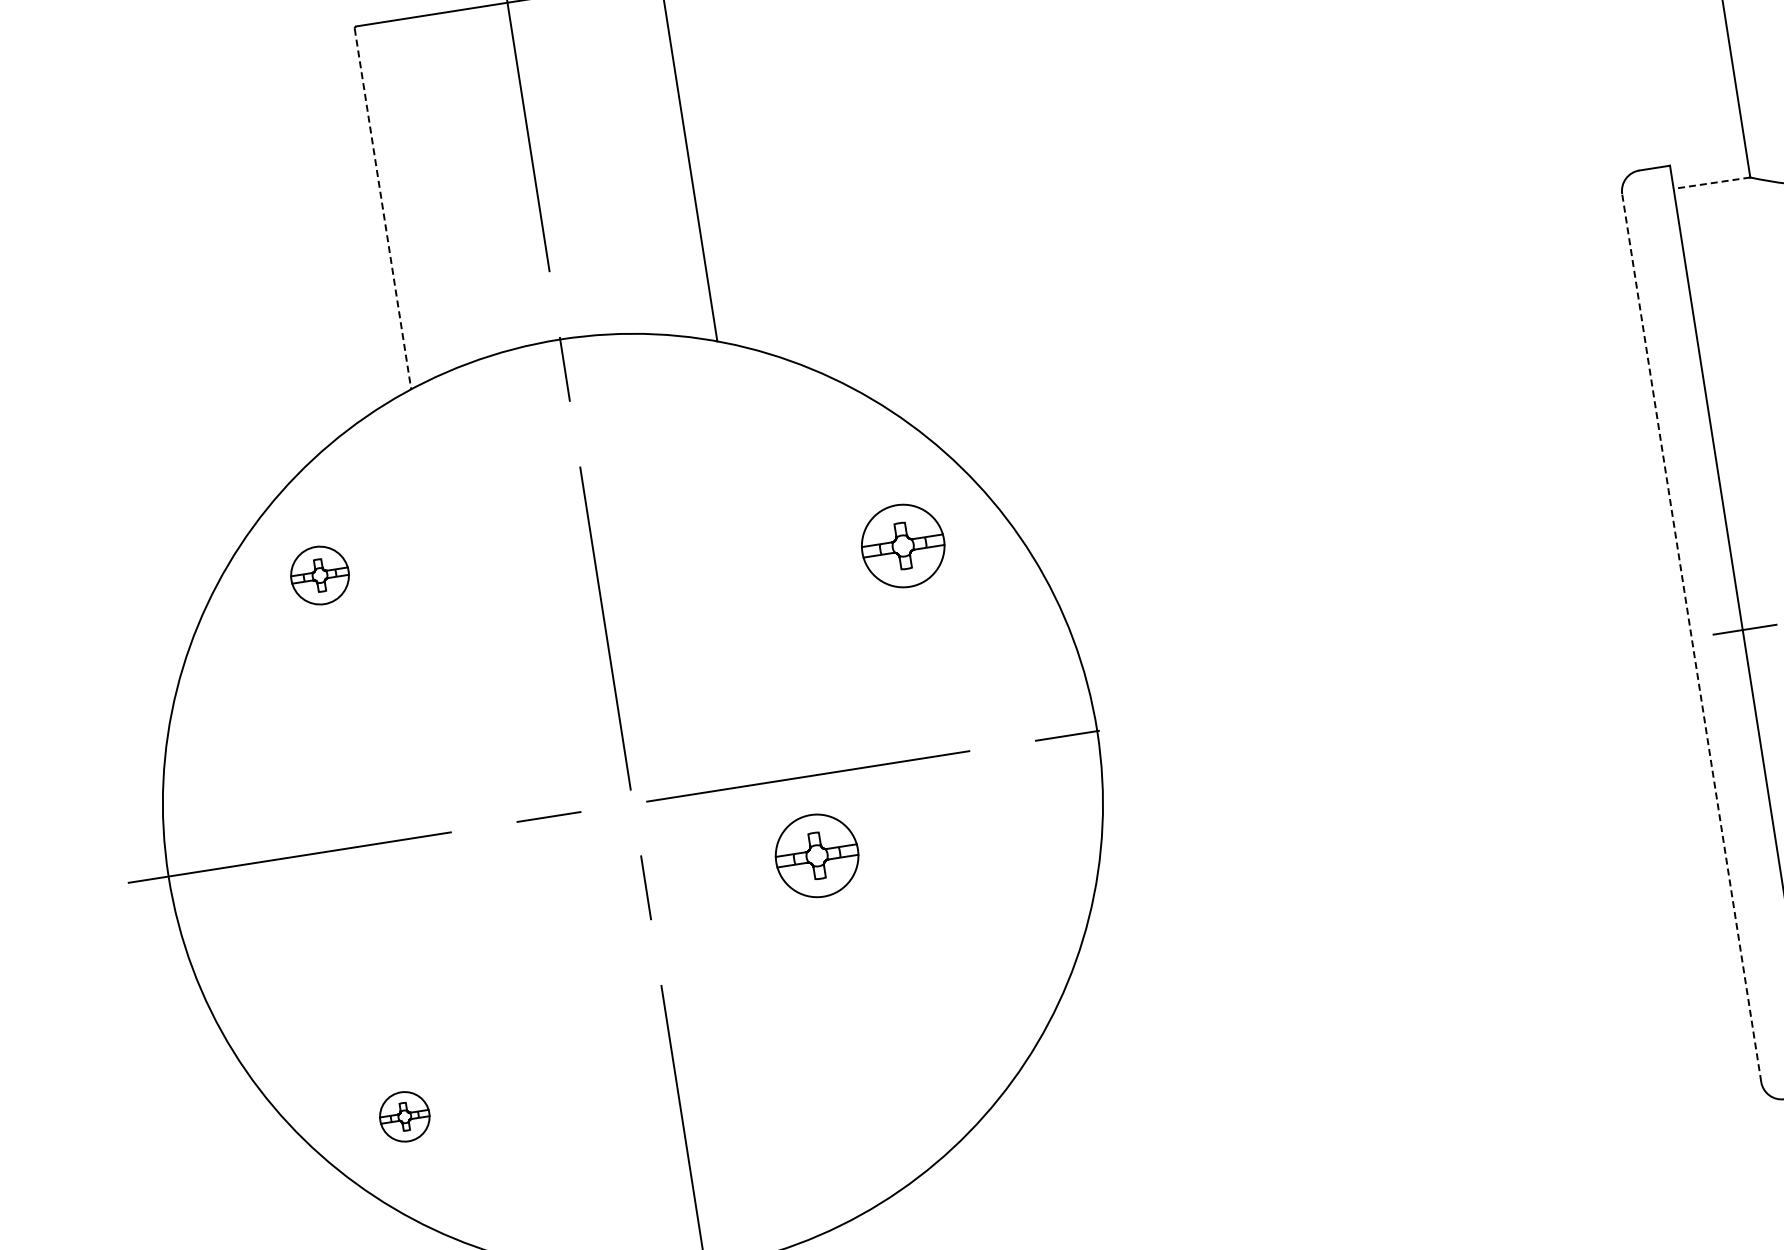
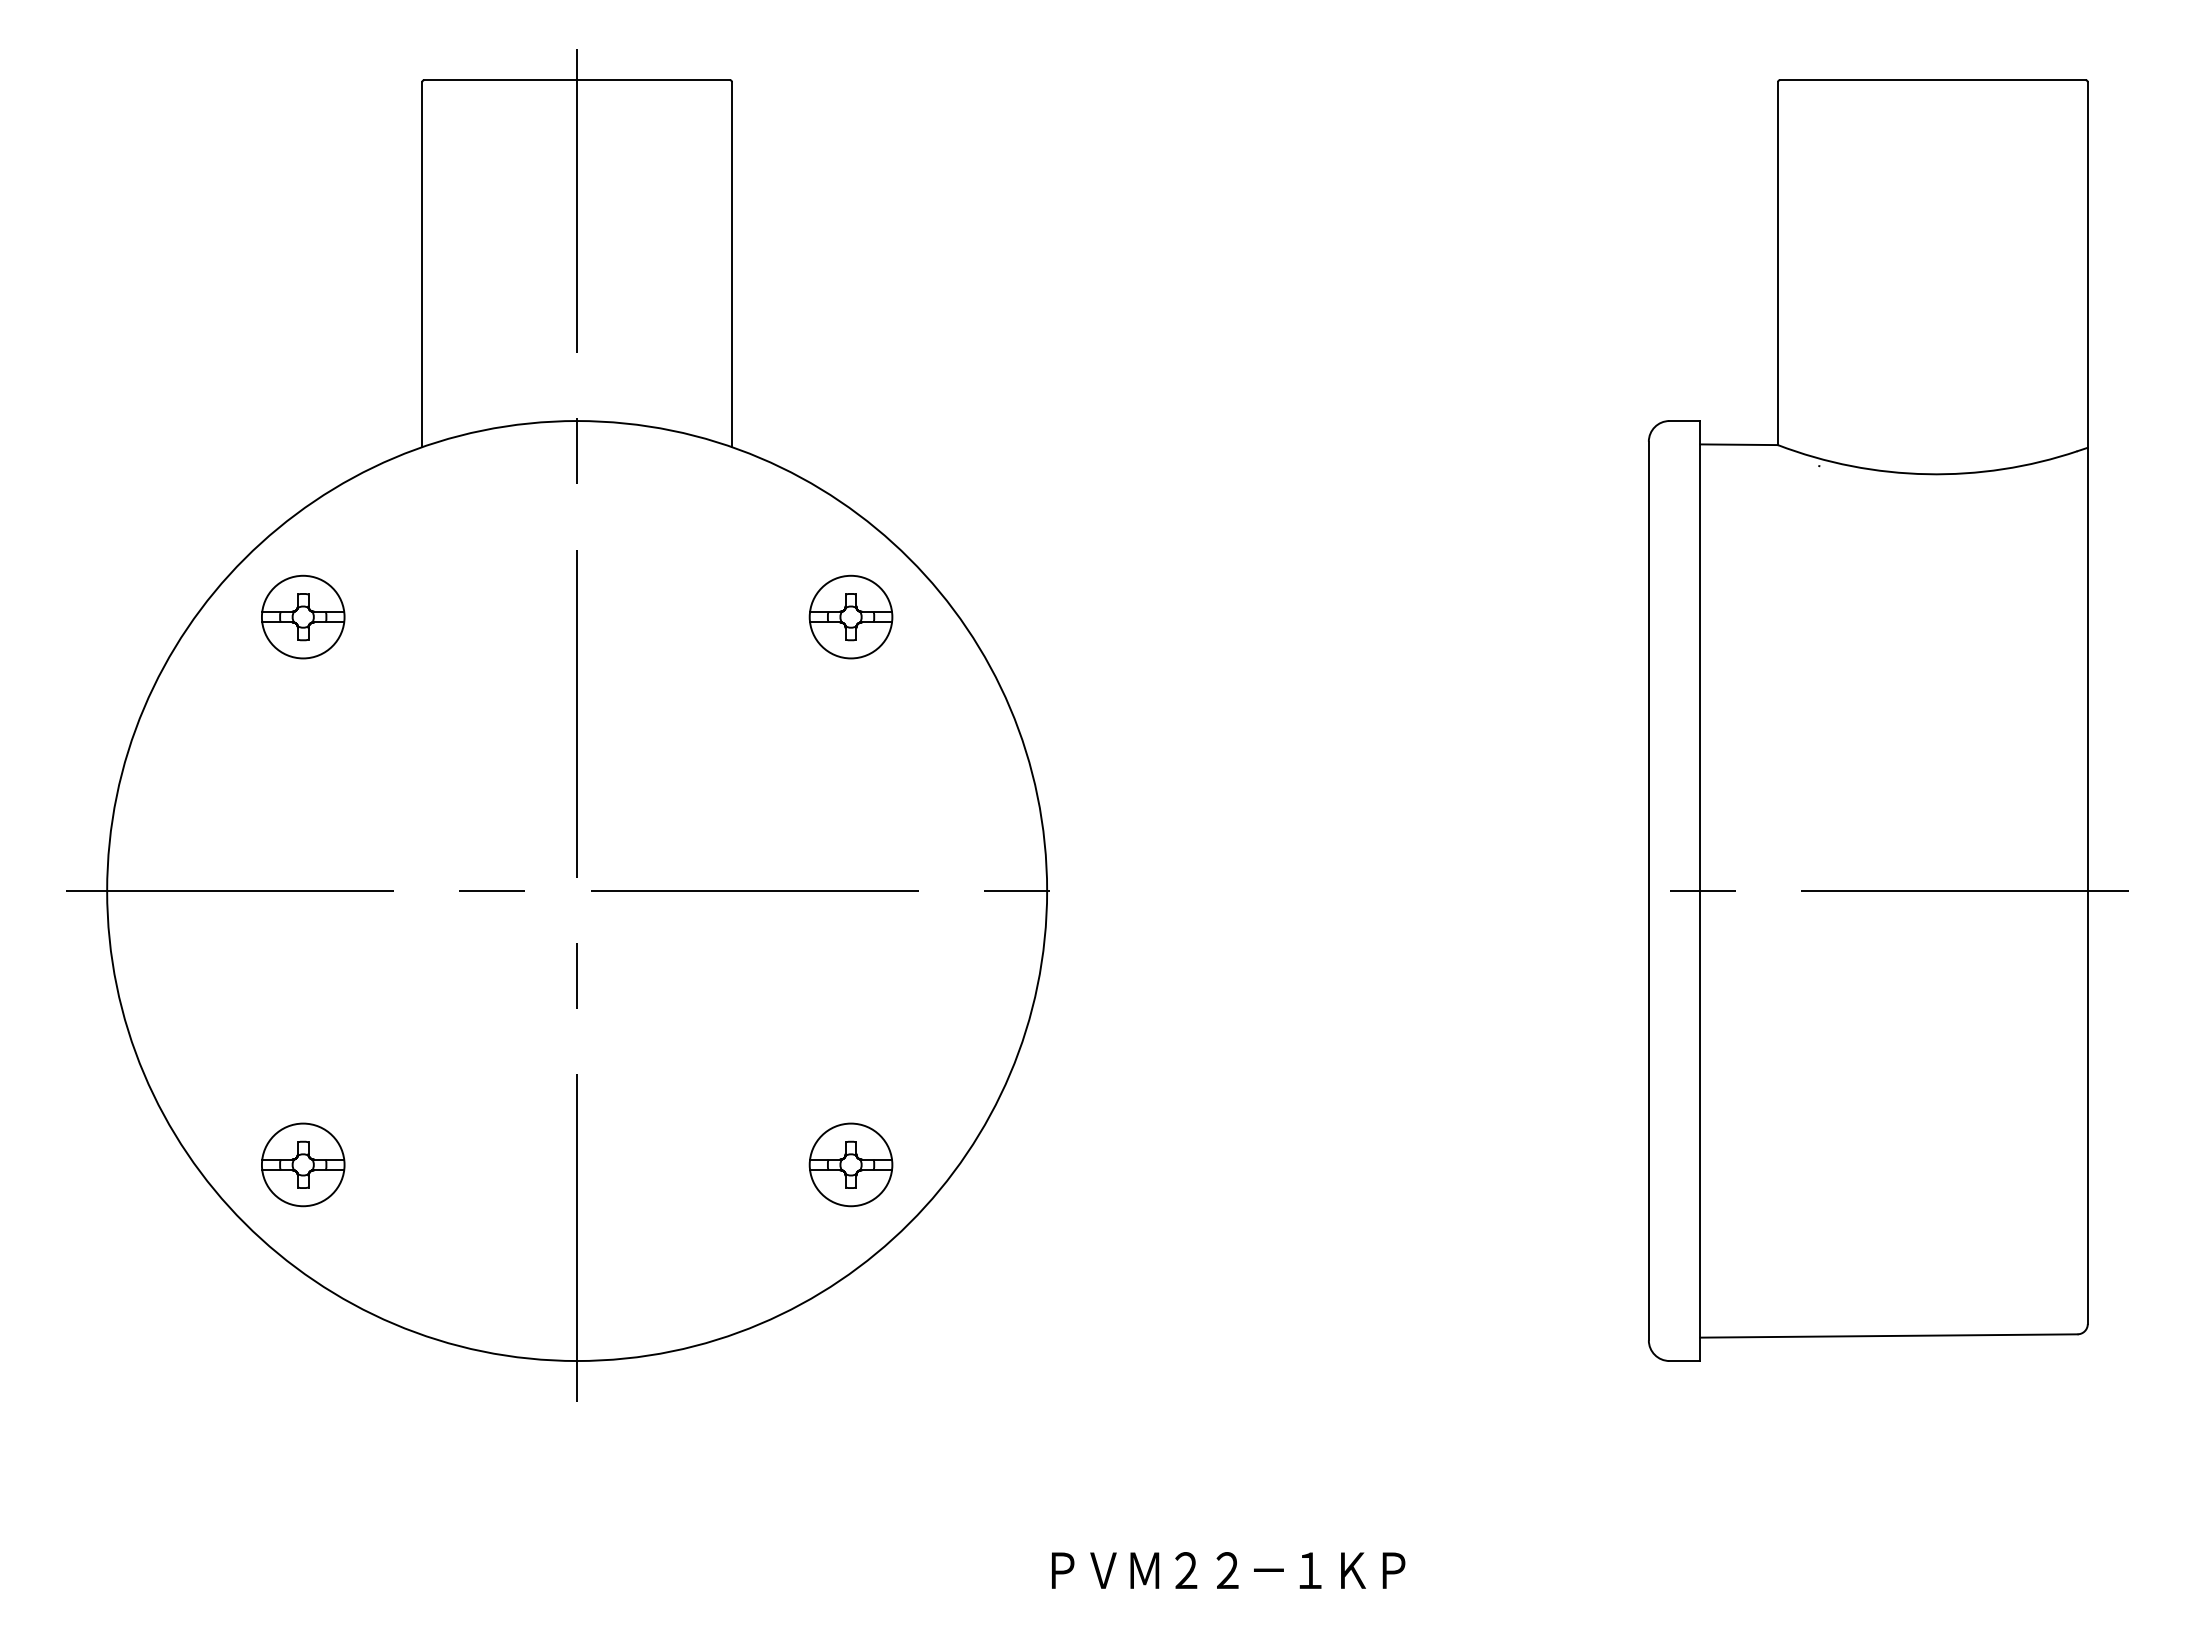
line: (1712, 182) -> (1739, 444), dashed -> solid
line: (383, 208) -> (422, 264), dashed -> solid
part: (902, 545) -> (850, 616), moved
part: (320, 574) -> (303, 616), size x1.43
line: (1691, 637) -> (1648, 890), dashed -> solid
part: (816, 855) -> (850, 1164), moved
part: (404, 1116) -> (303, 1164), size x1.67

